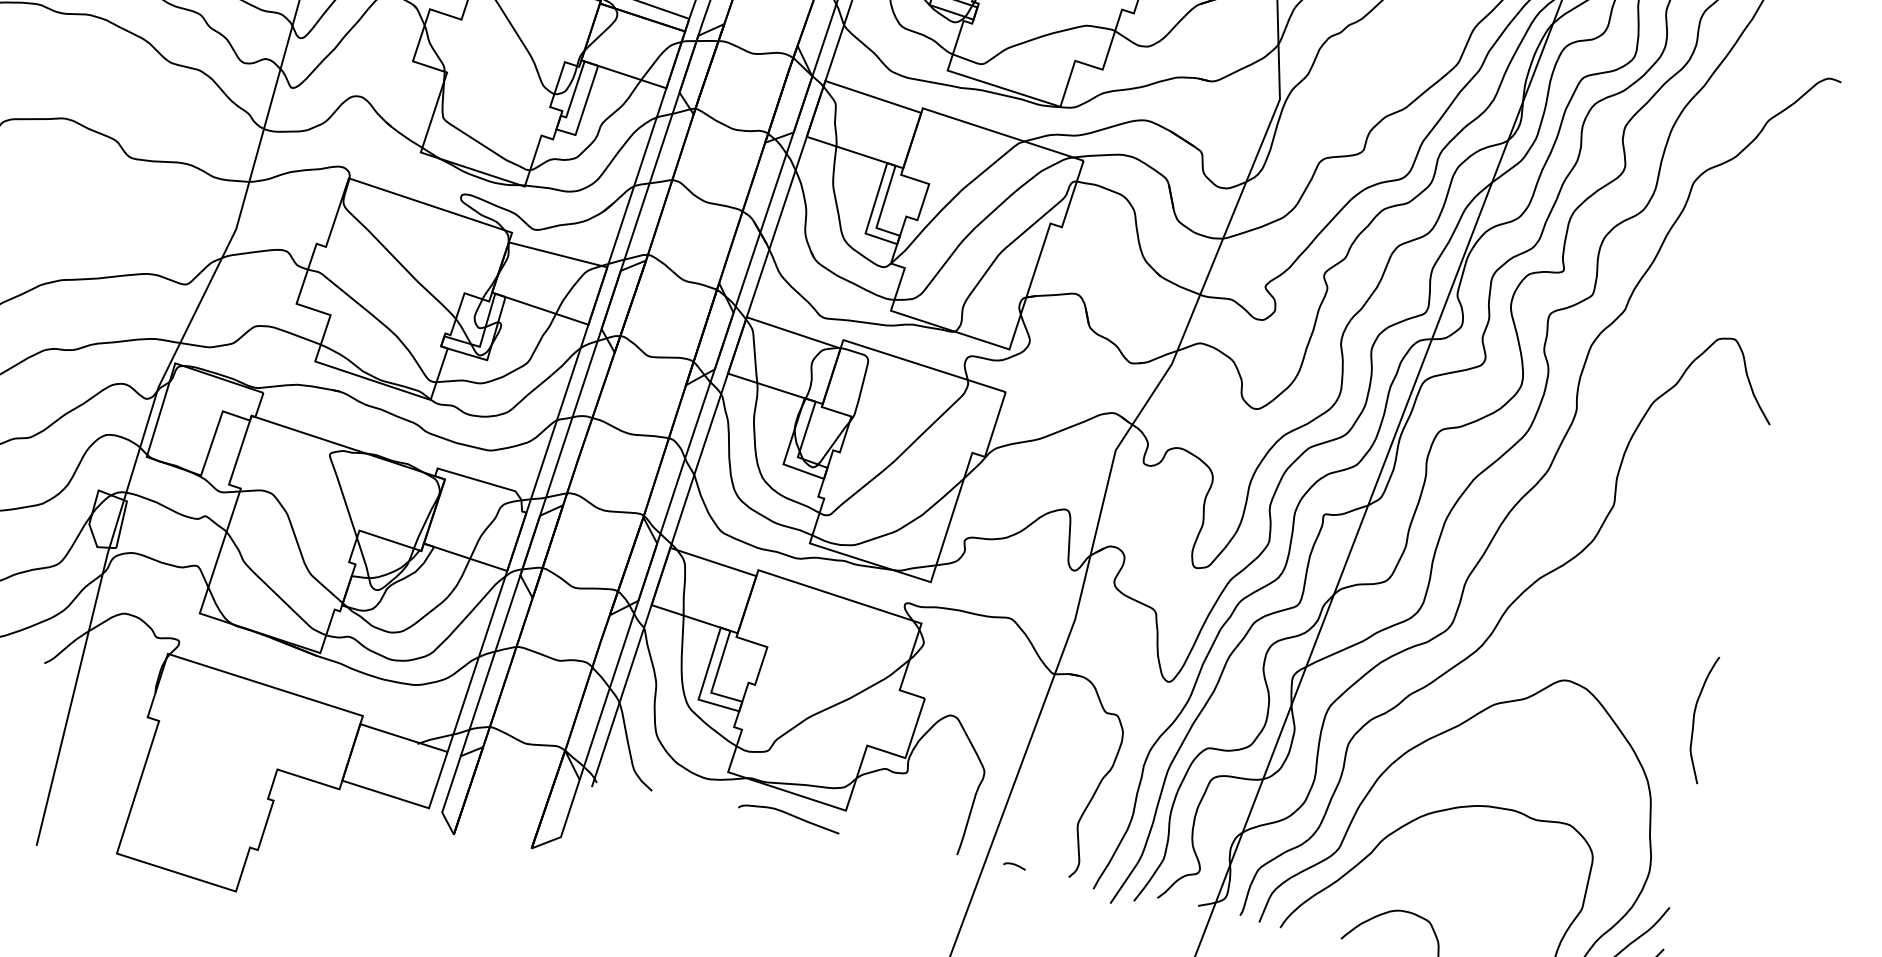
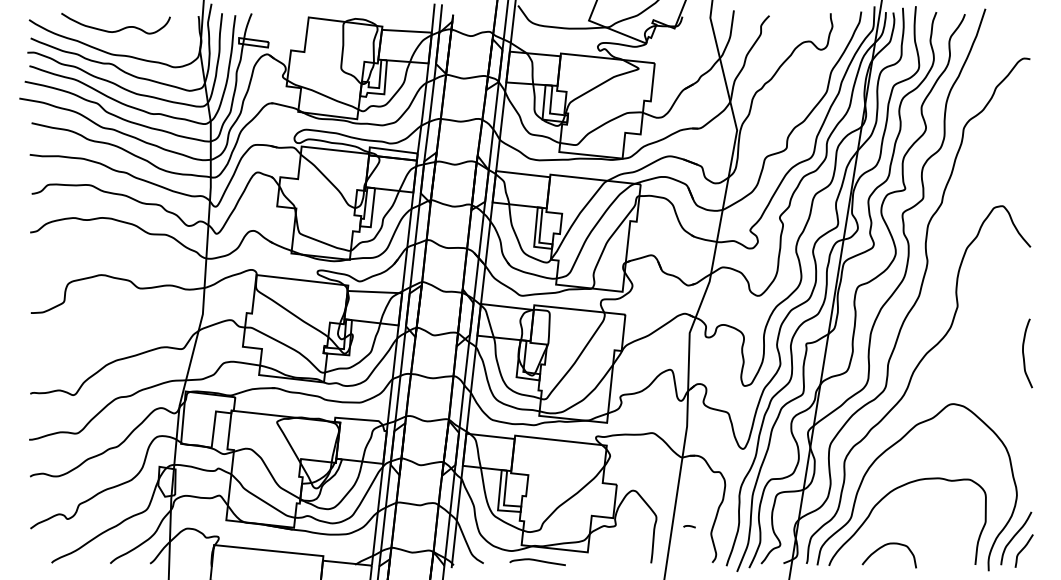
curve: (1696, 718) -> (1024, 353), moved
curve: (789, 816) -> (537, 561), moved
curve: (1014, 865) -> (689, 526), moved

